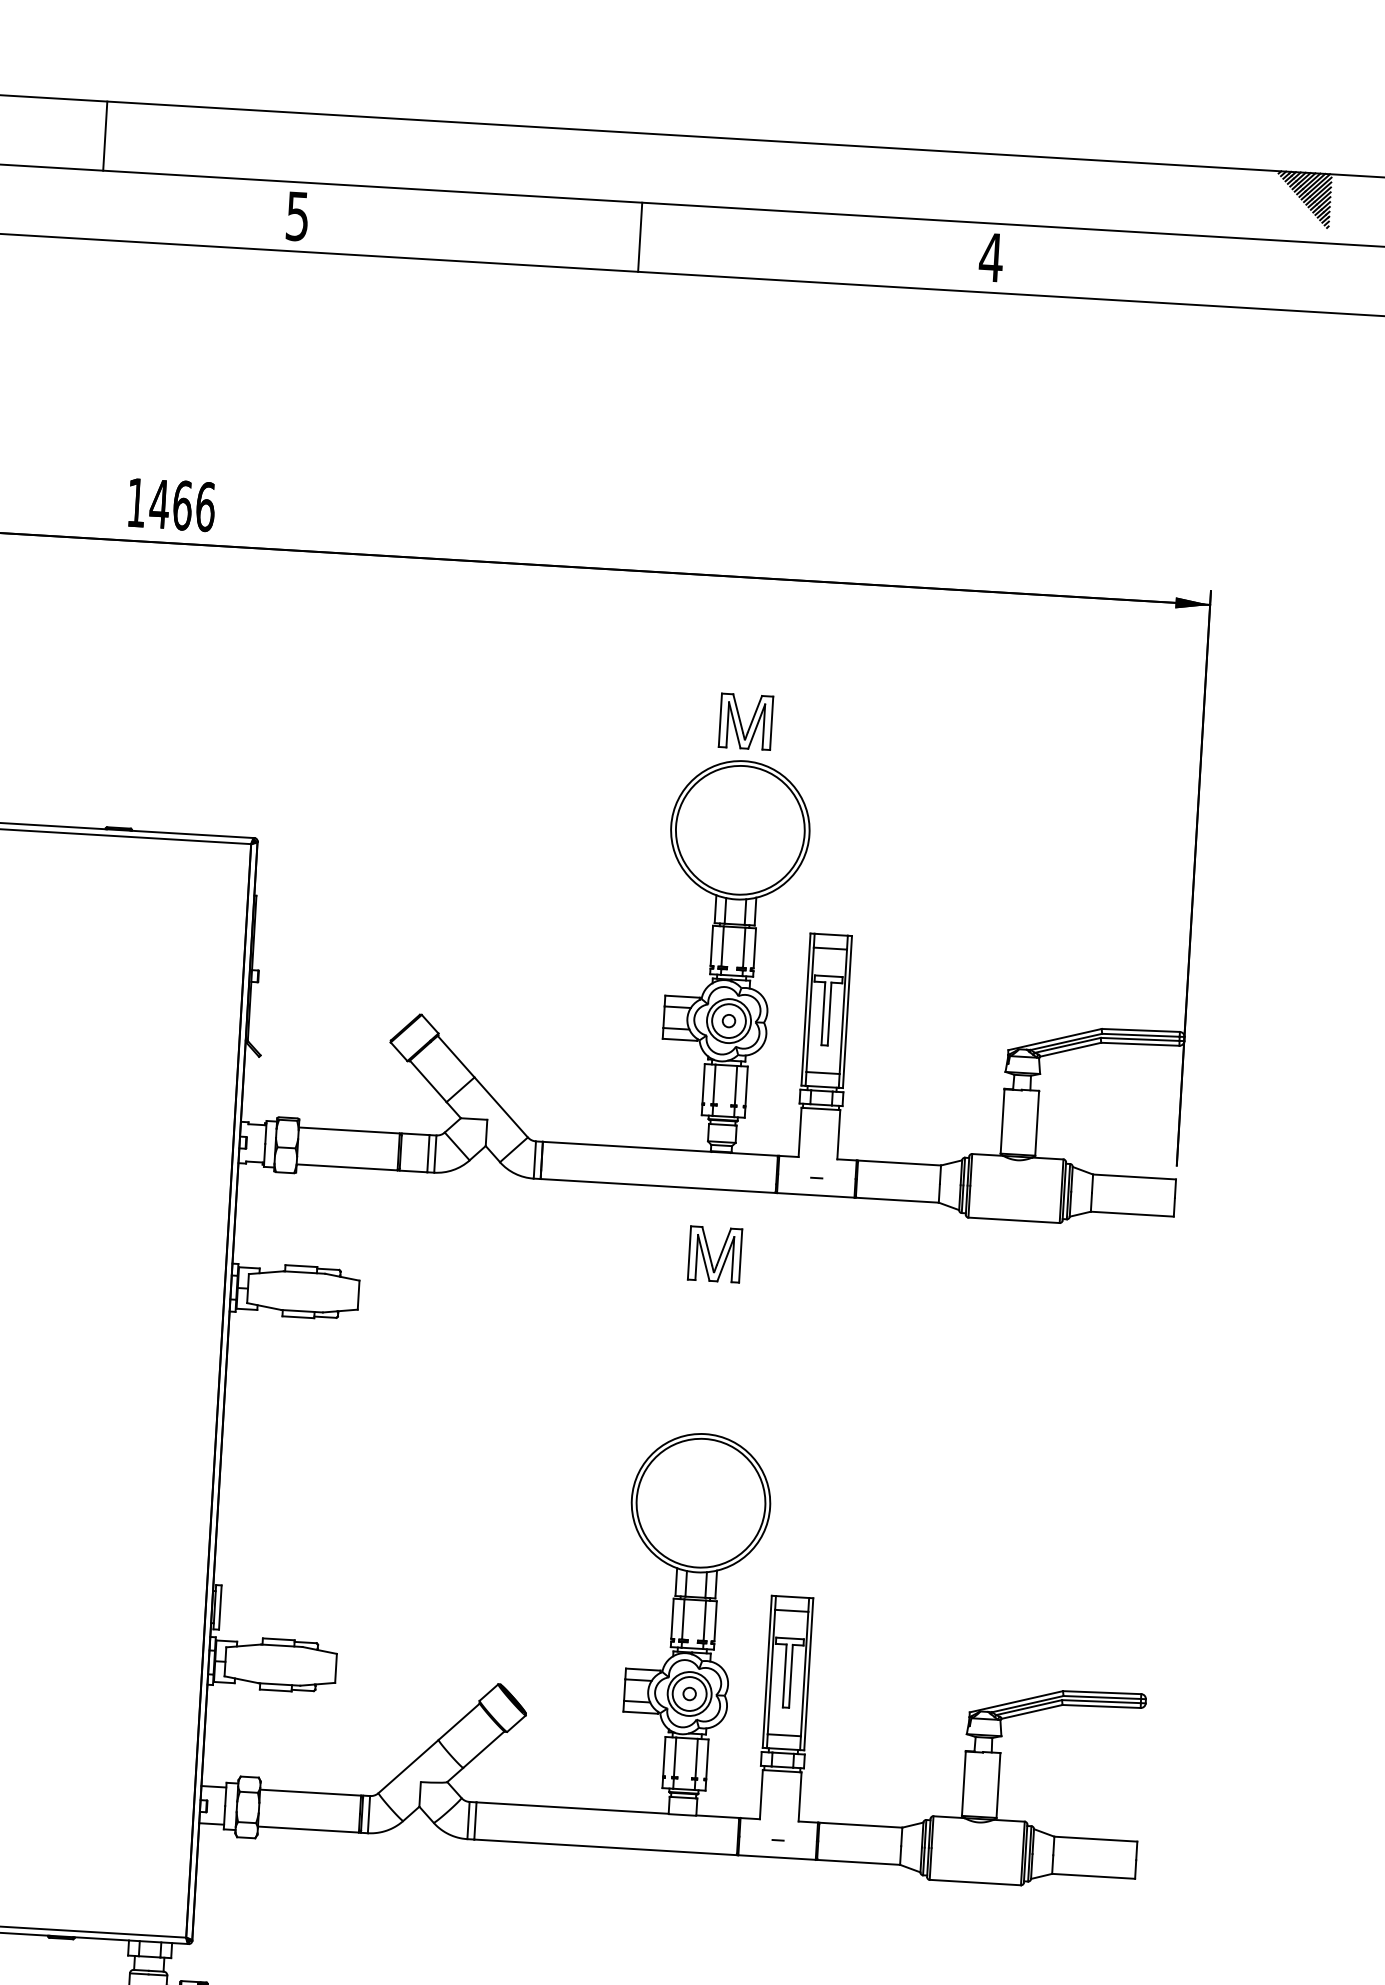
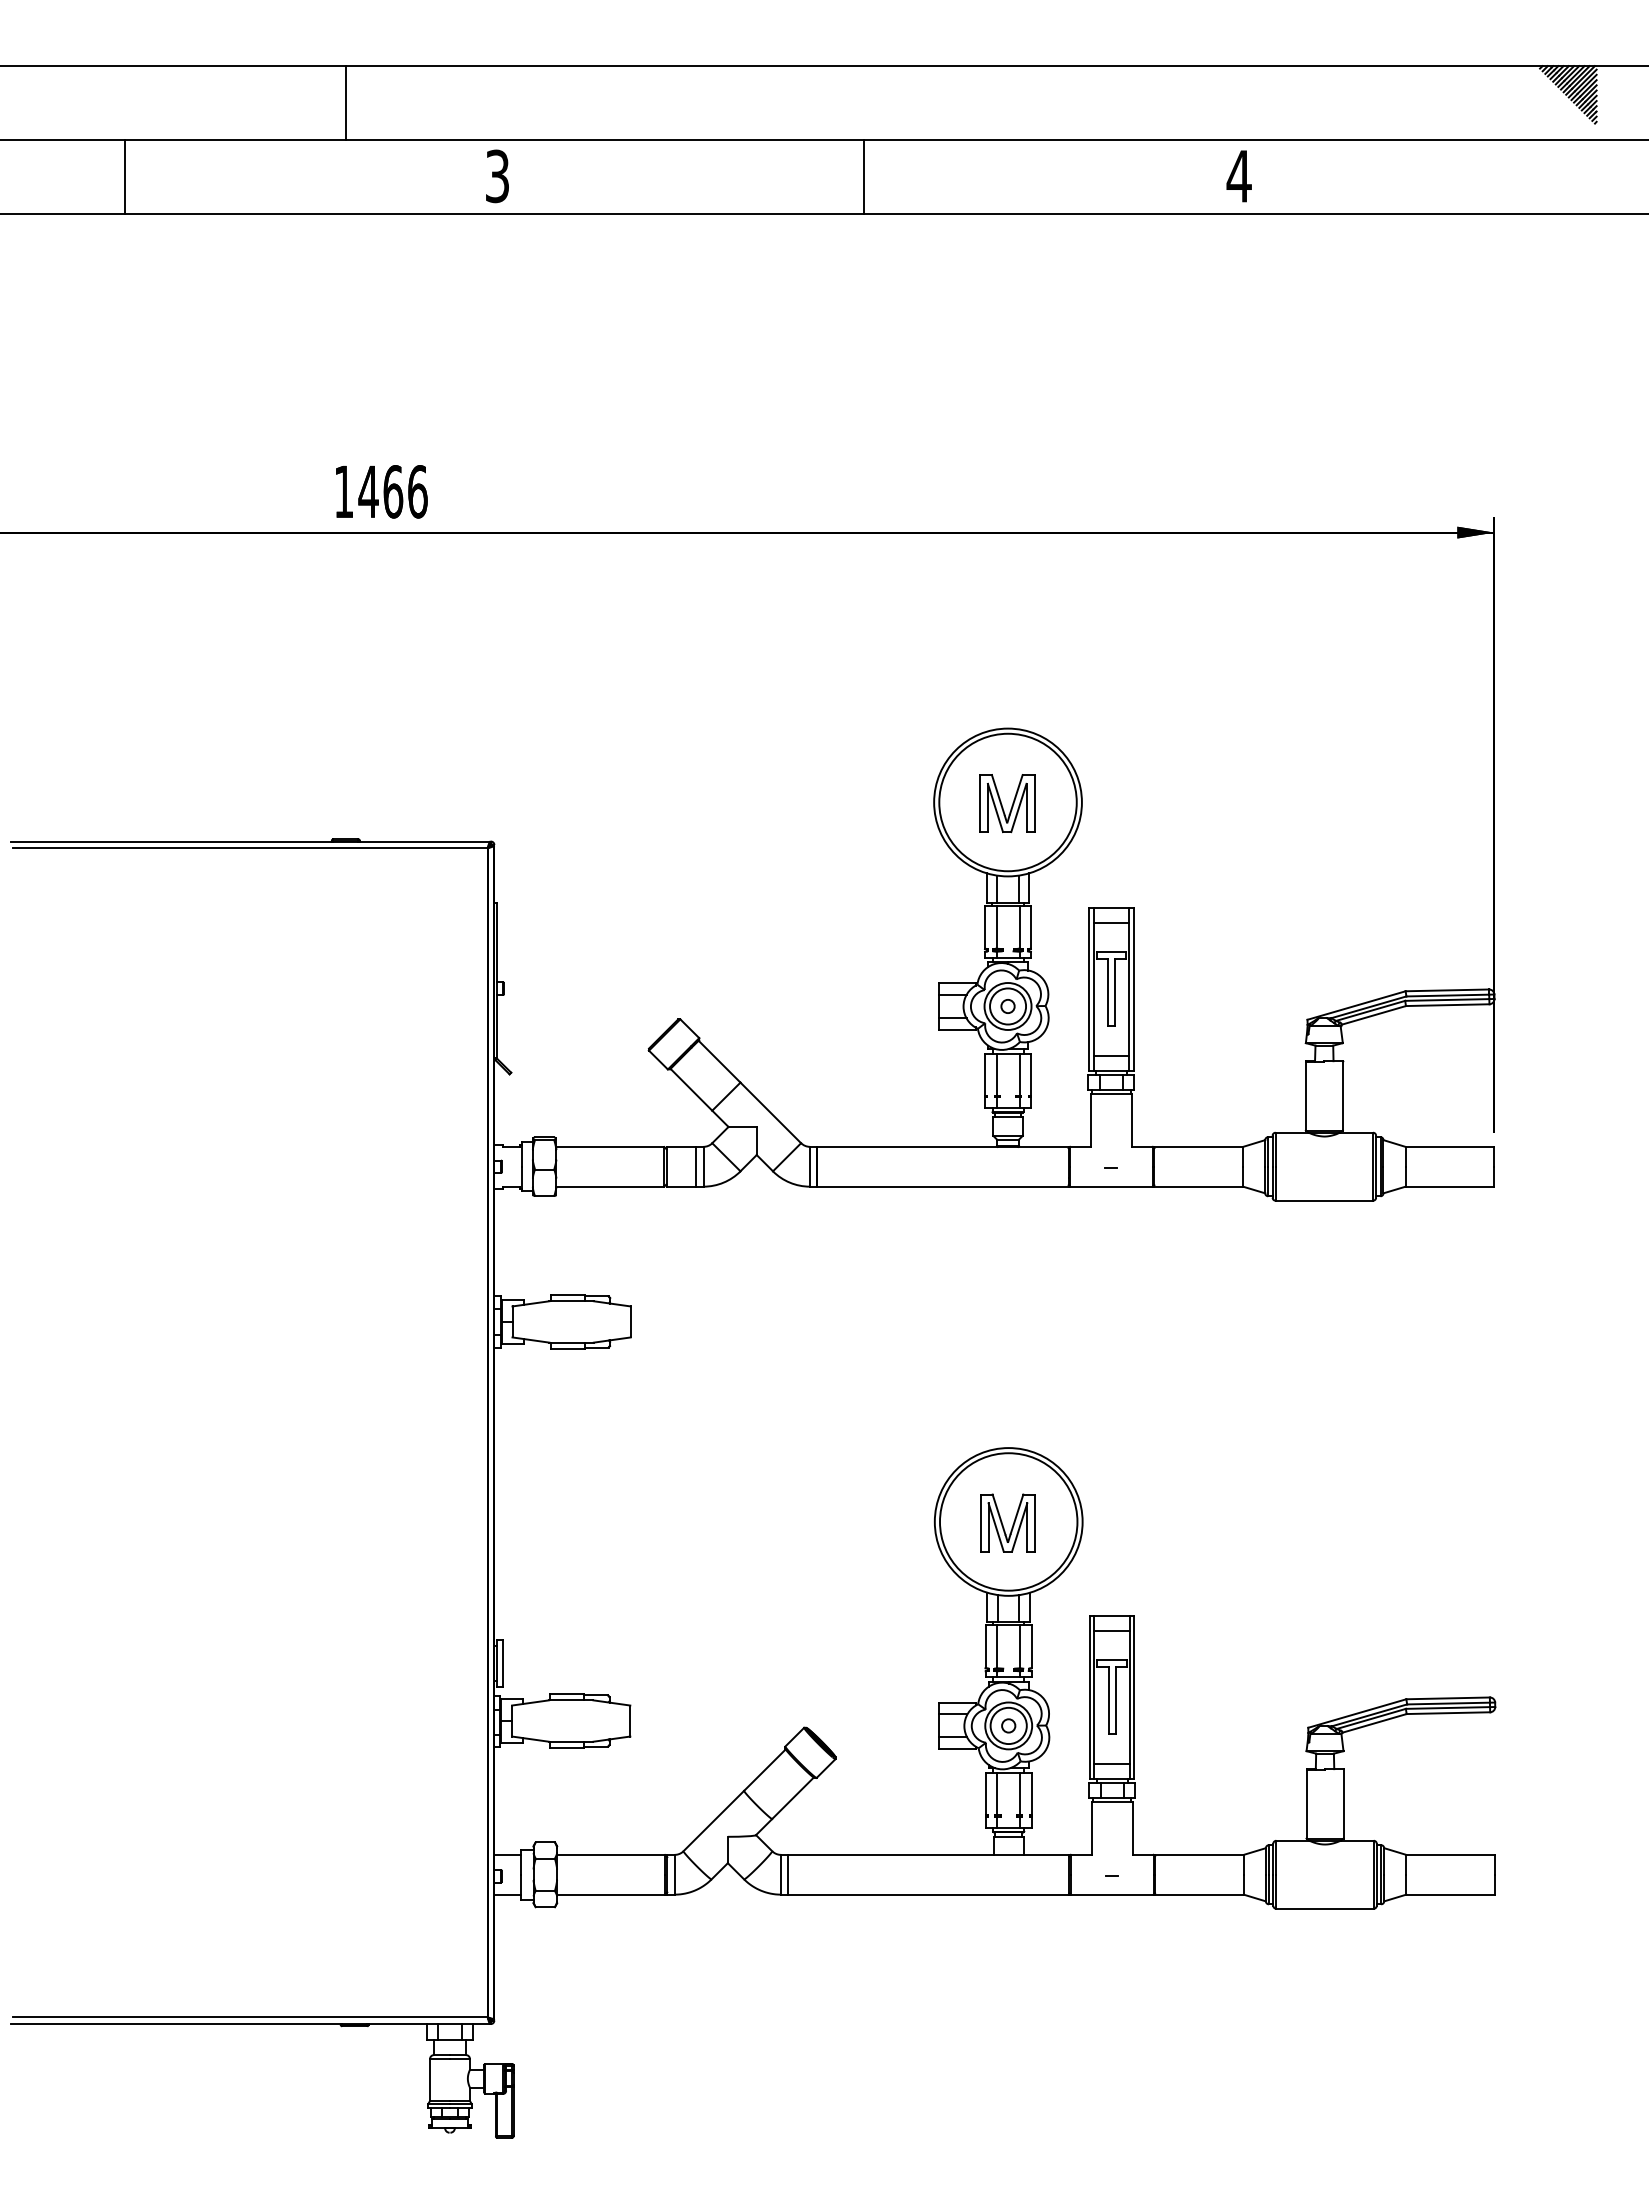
line: (105, 136) -> (346, 103), moved
text: (297, 215) -> (497, 175), 5 -> 3
part: (746, 721) -> (1007, 803), moved
part: (714, 1253) -> (1007, 1522), moved

